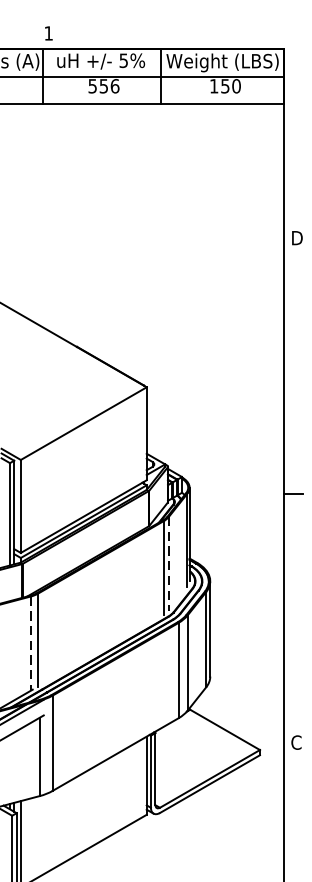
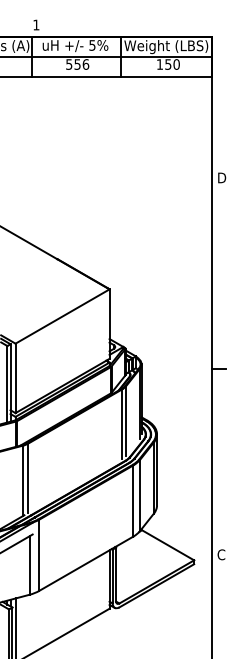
line: (169, 564) -> (126, 421), dashed -> solid
line: (31, 644) -> (23, 481), dashed -> solid

